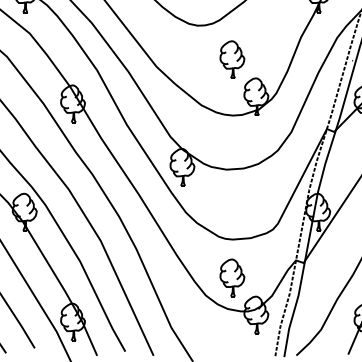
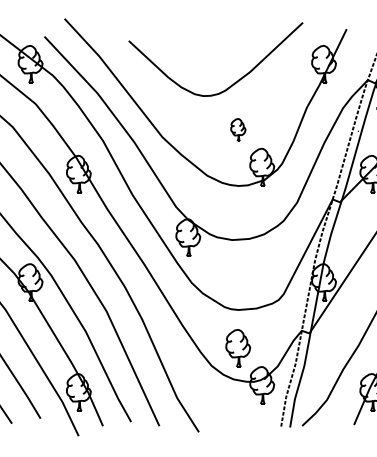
part: (232, 59) -> (238, 129), size x0.6

